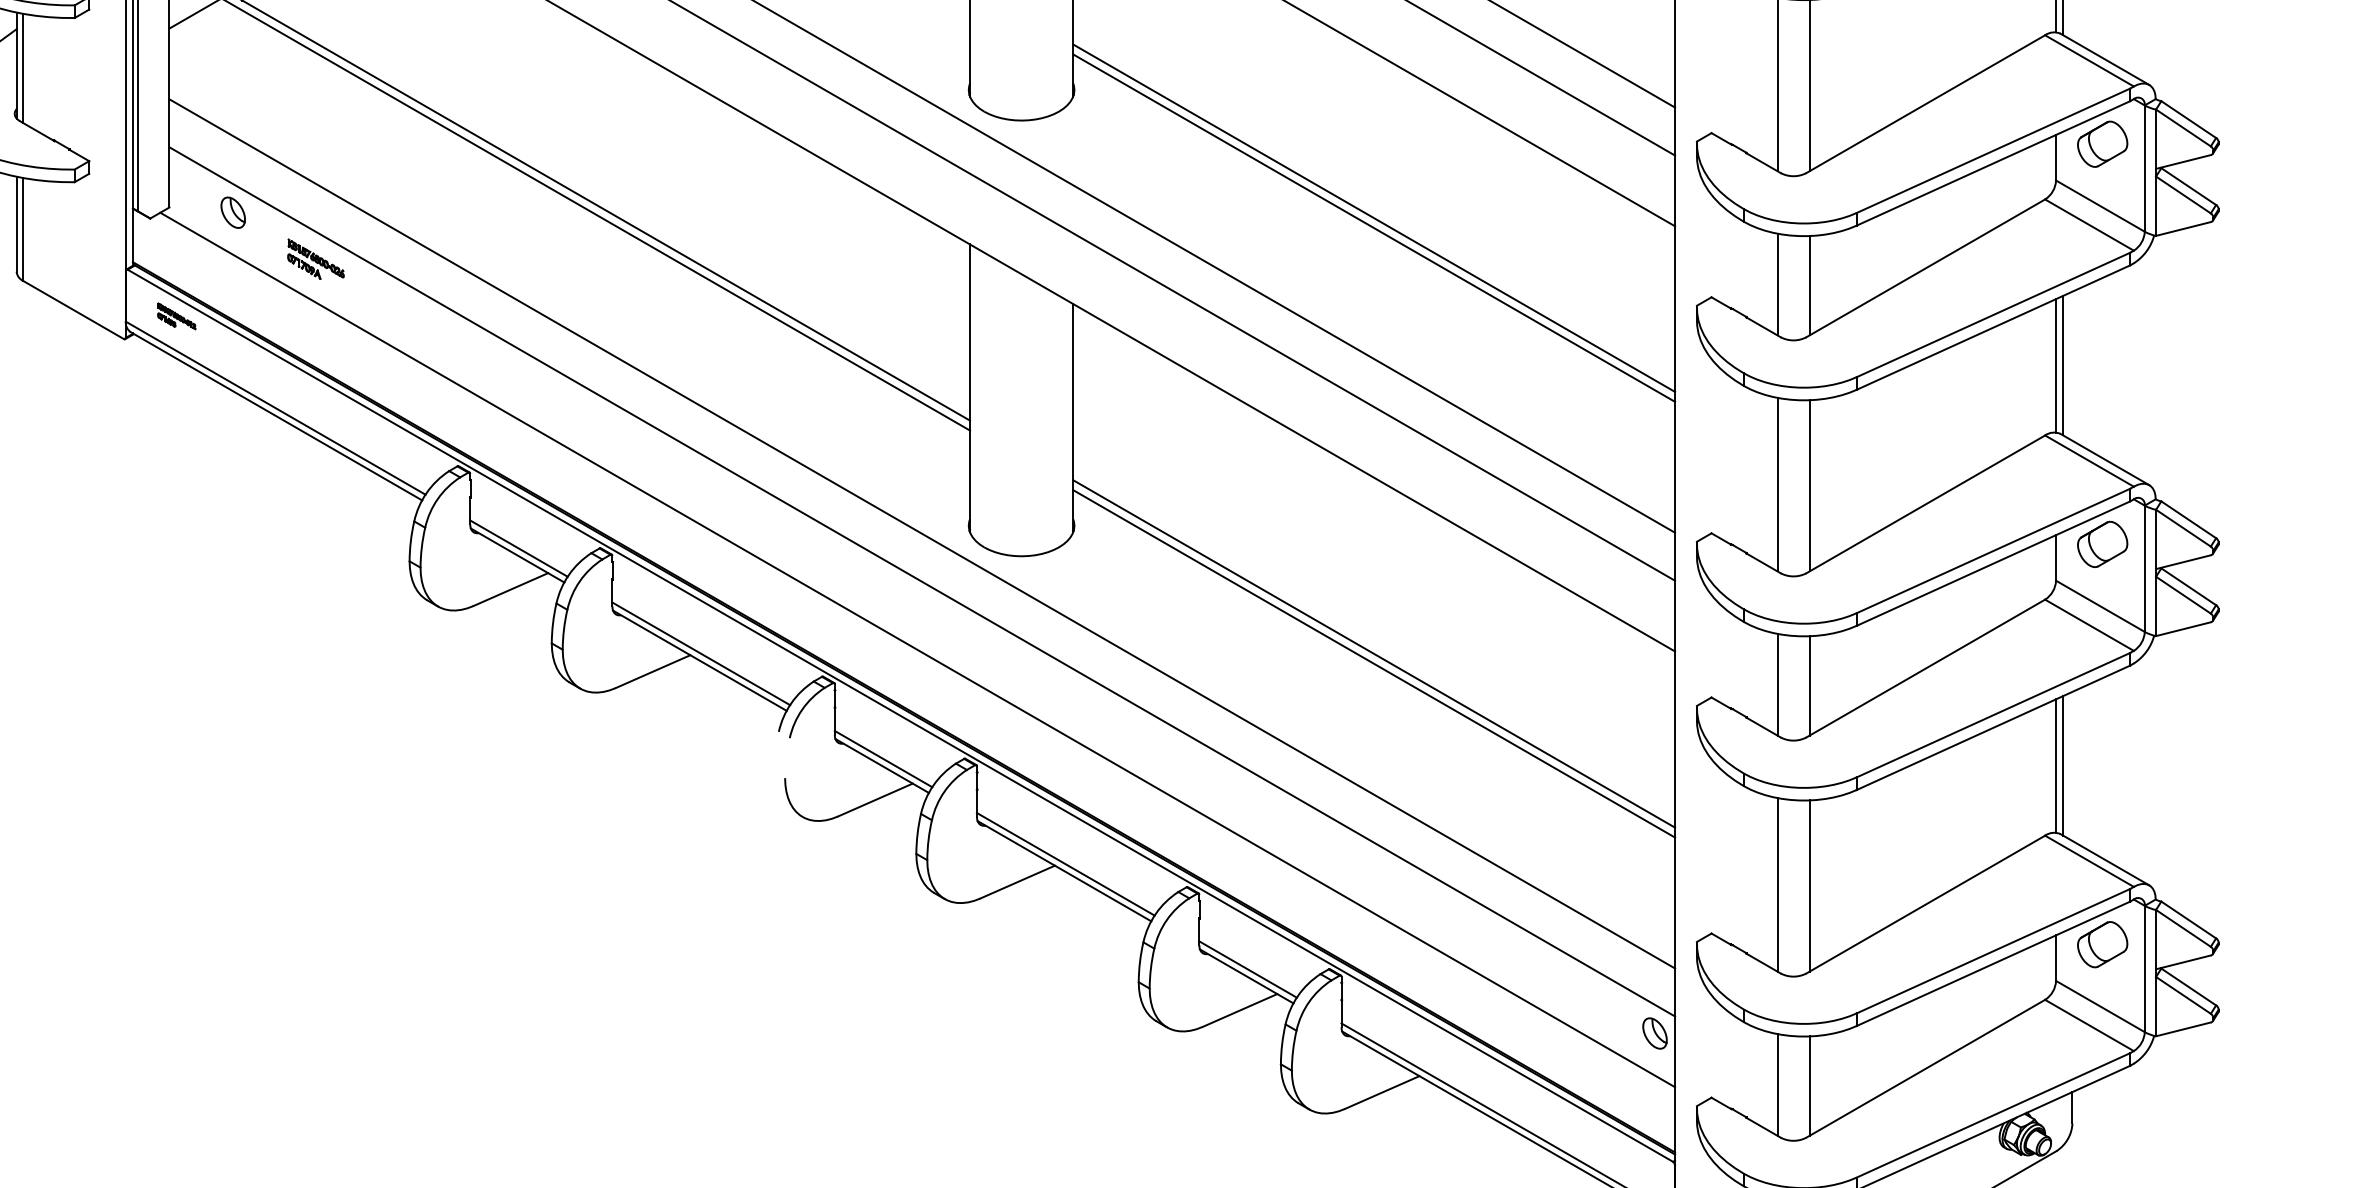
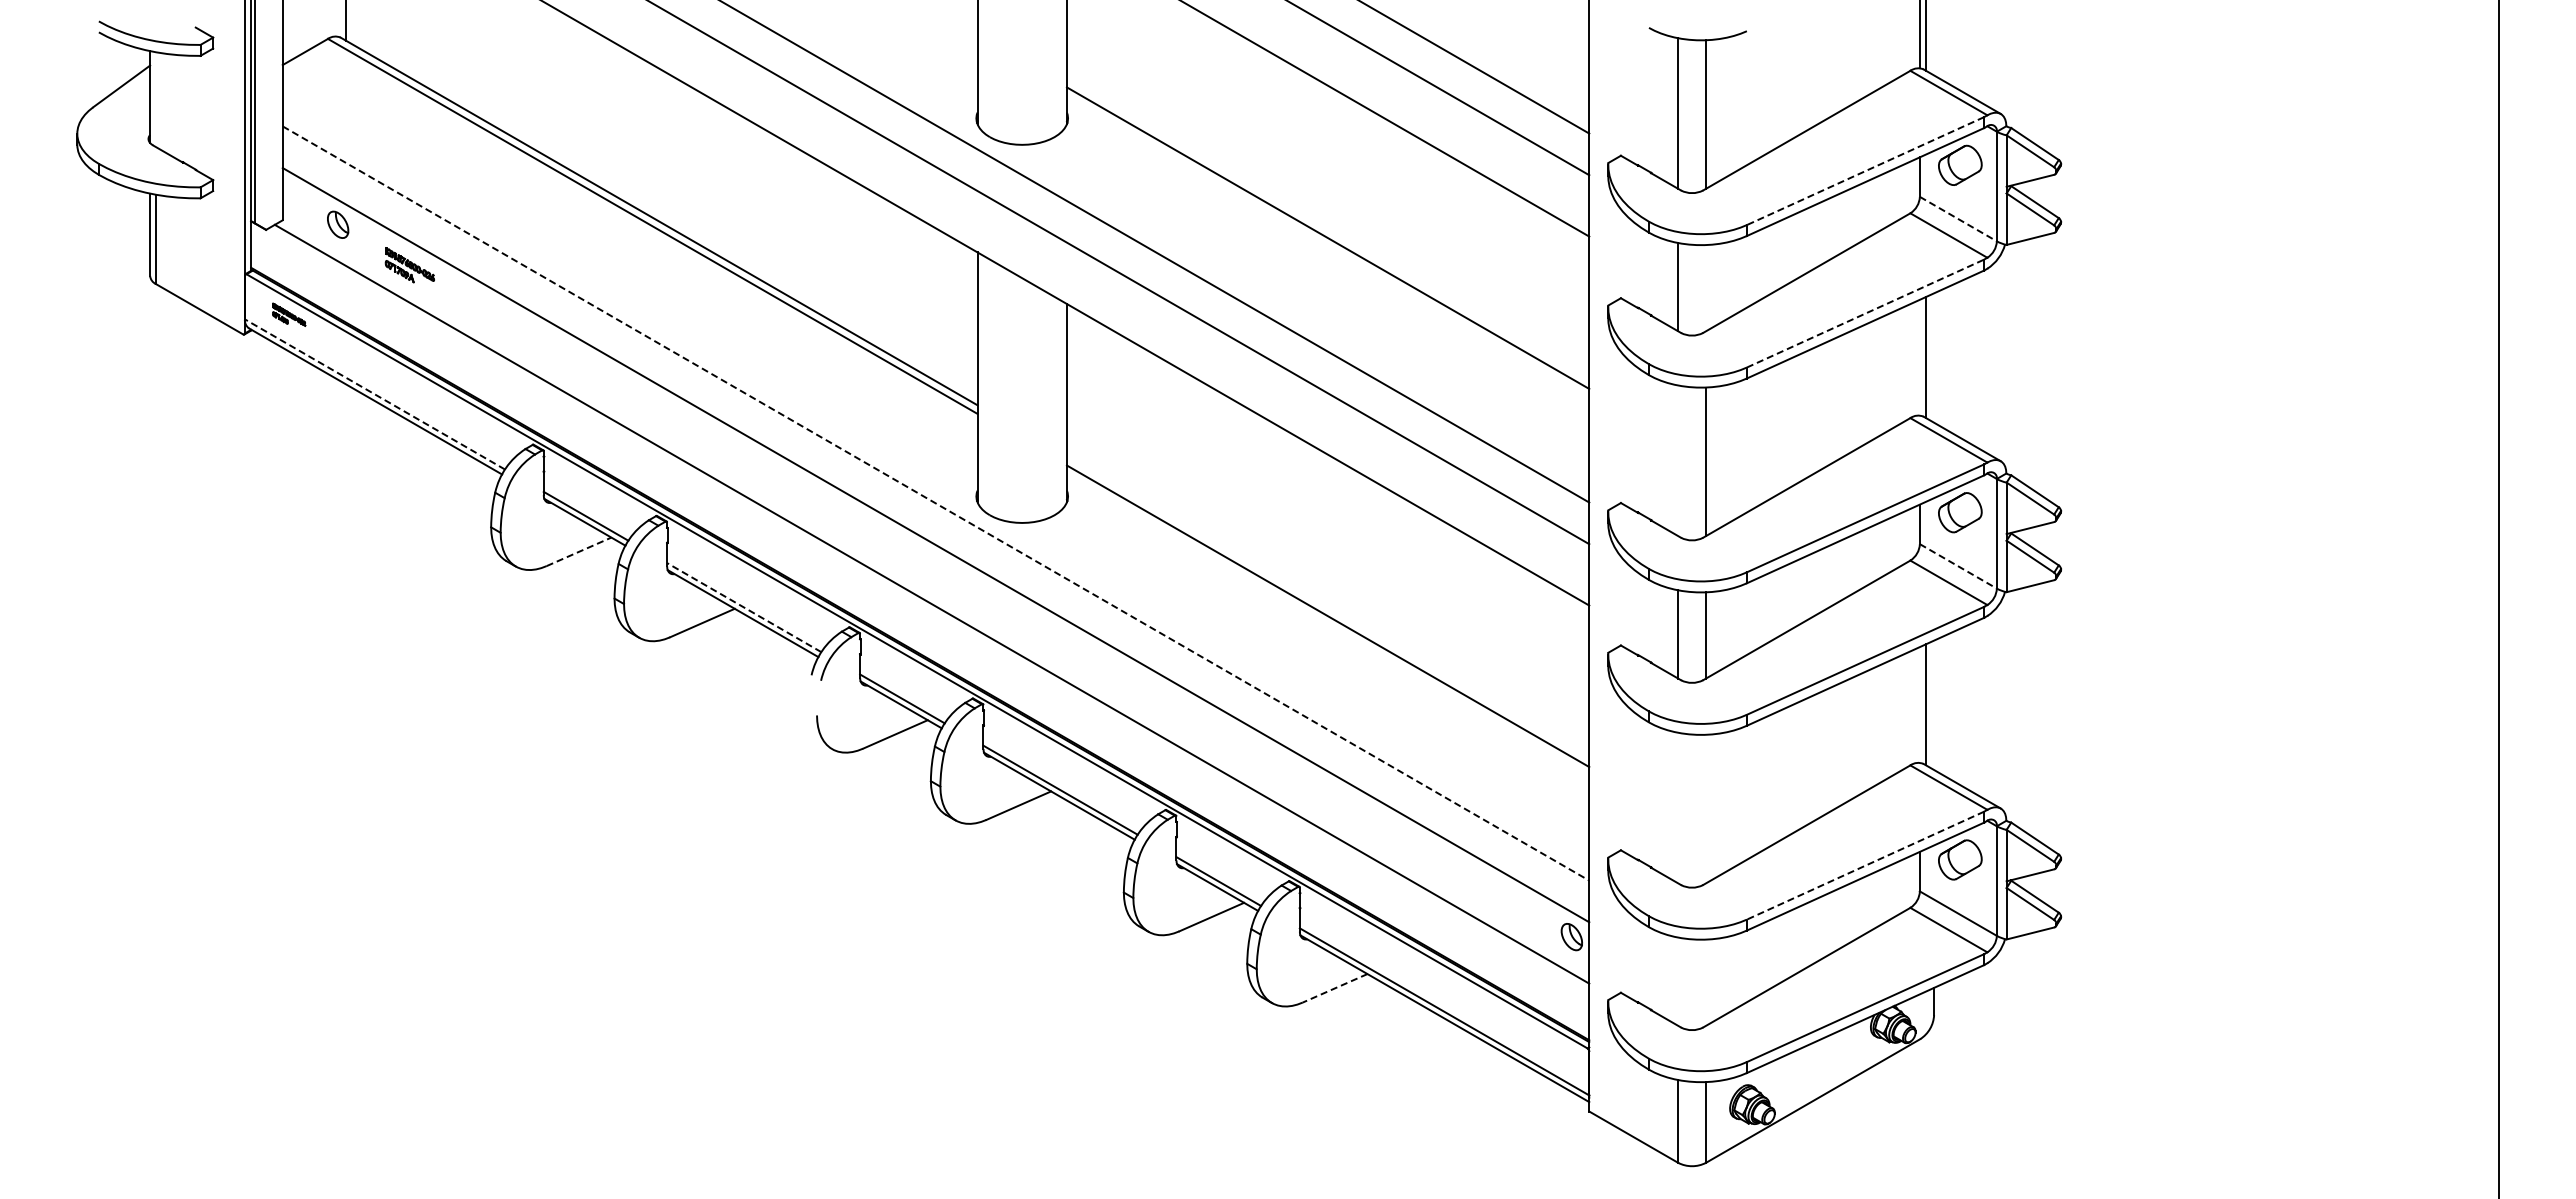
line: (22, 68) -> (155, 99), removed
line: (1993, 151) -> (1865, 171), solid -> dashed
line: (2100, 206) -> (1958, 219), solid -> dashed
line: (1373, 218) -> (1327, 229), removed
line: (1810, 286) -> (1706, 288), removed
line: (1994, 314) -> (1866, 313), solid -> dashed
line: (2056, 365) -> (1920, 357), removed
line: (275, 408) -> (374, 394), solid -> dashed
line: (1777, 484) -> (1678, 460), removed
line: (922, 533) -> (936, 503), solid -> dashed
line: (511, 589) -> (579, 551), solid -> dashed
line: (2100, 606) -> (1958, 566), solid -> dashed
line: (700, 653) -> (743, 607), solid -> dashed
line: (1373, 653) -> (1327, 607), removed
line: (2056, 765) -> (1920, 704), removed
line: (1777, 884) -> (1678, 807), removed
line: (1810, 885) -> (1706, 808), removed
line: (1993, 951) -> (1865, 865), solid -> dashed
line: (1777, 1084) -> (1678, 981), removed
line: (1810, 1085) -> (1706, 982), removed
line: (1381, 1092) -> (1334, 988), solid -> dashed

